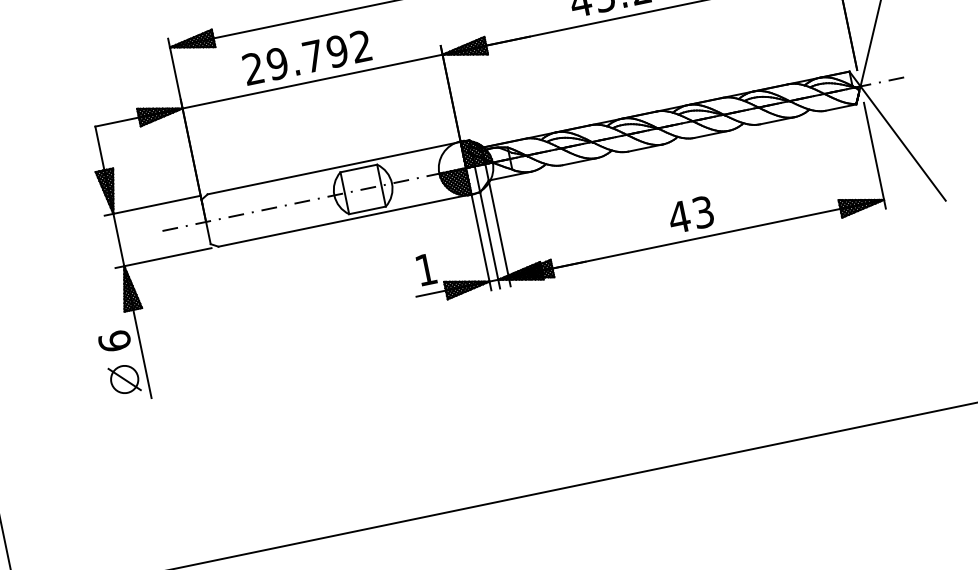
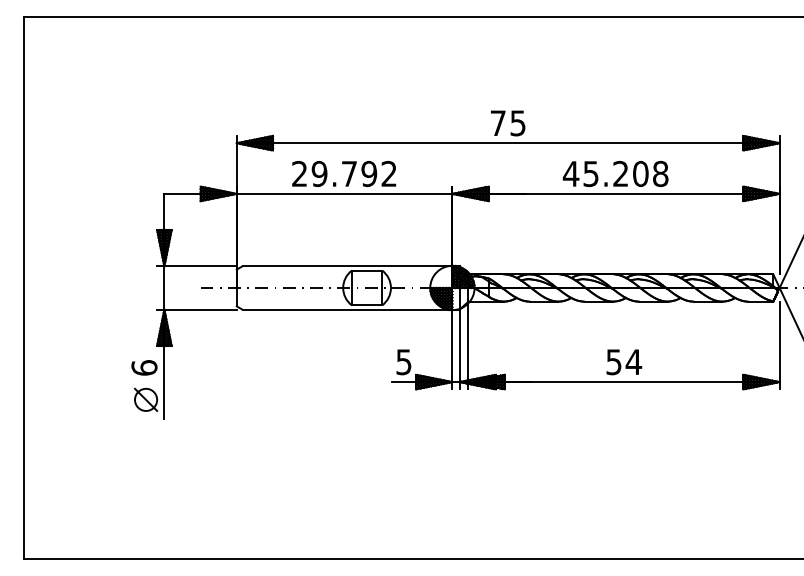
text: (690, 215) -> (623, 362), 43 -> 54
text: (425, 270) -> (403, 362), 1 -> 5

